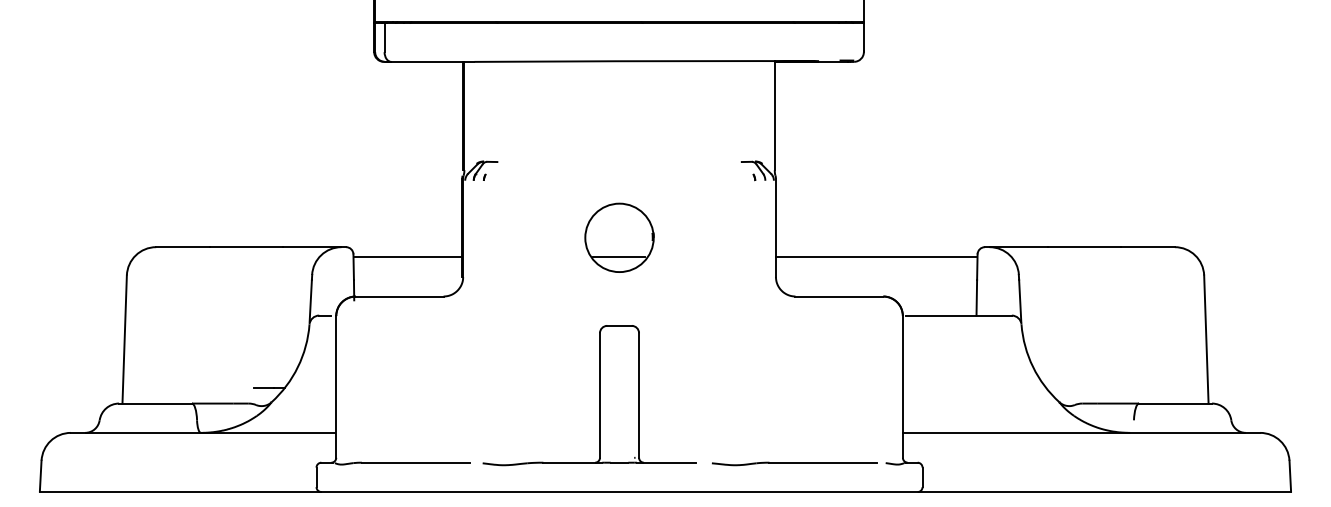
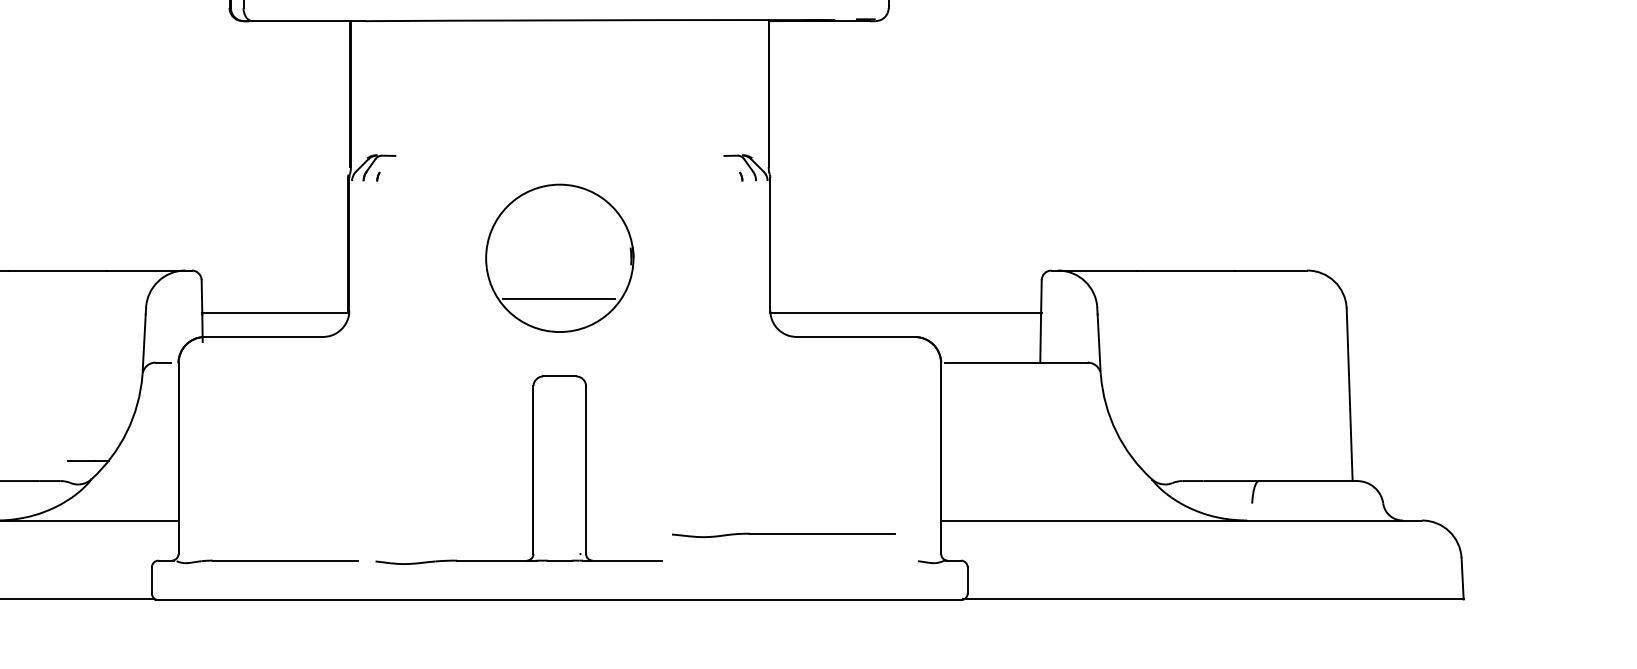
part: (619, 237) -> (559, 257), size x1.6
line: (407, 256) -> (274, 312), moved
line: (876, 256) -> (905, 312), moved
part: (794, 463) -> (783, 534), moved

